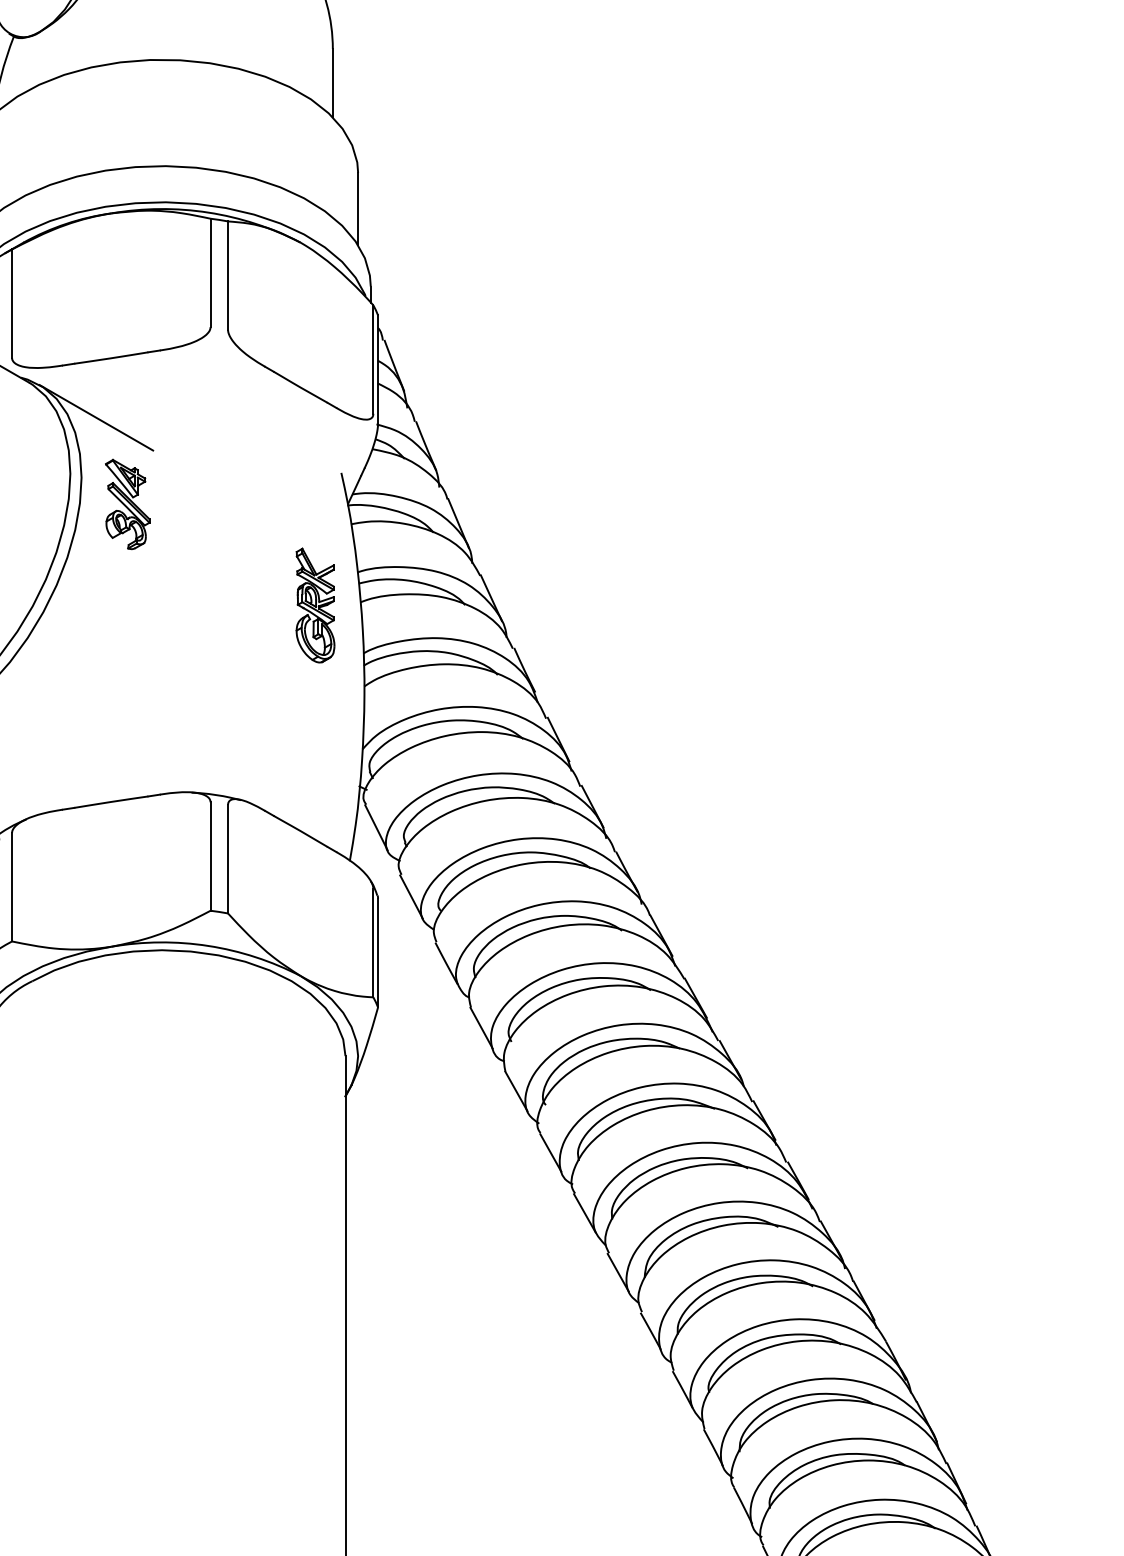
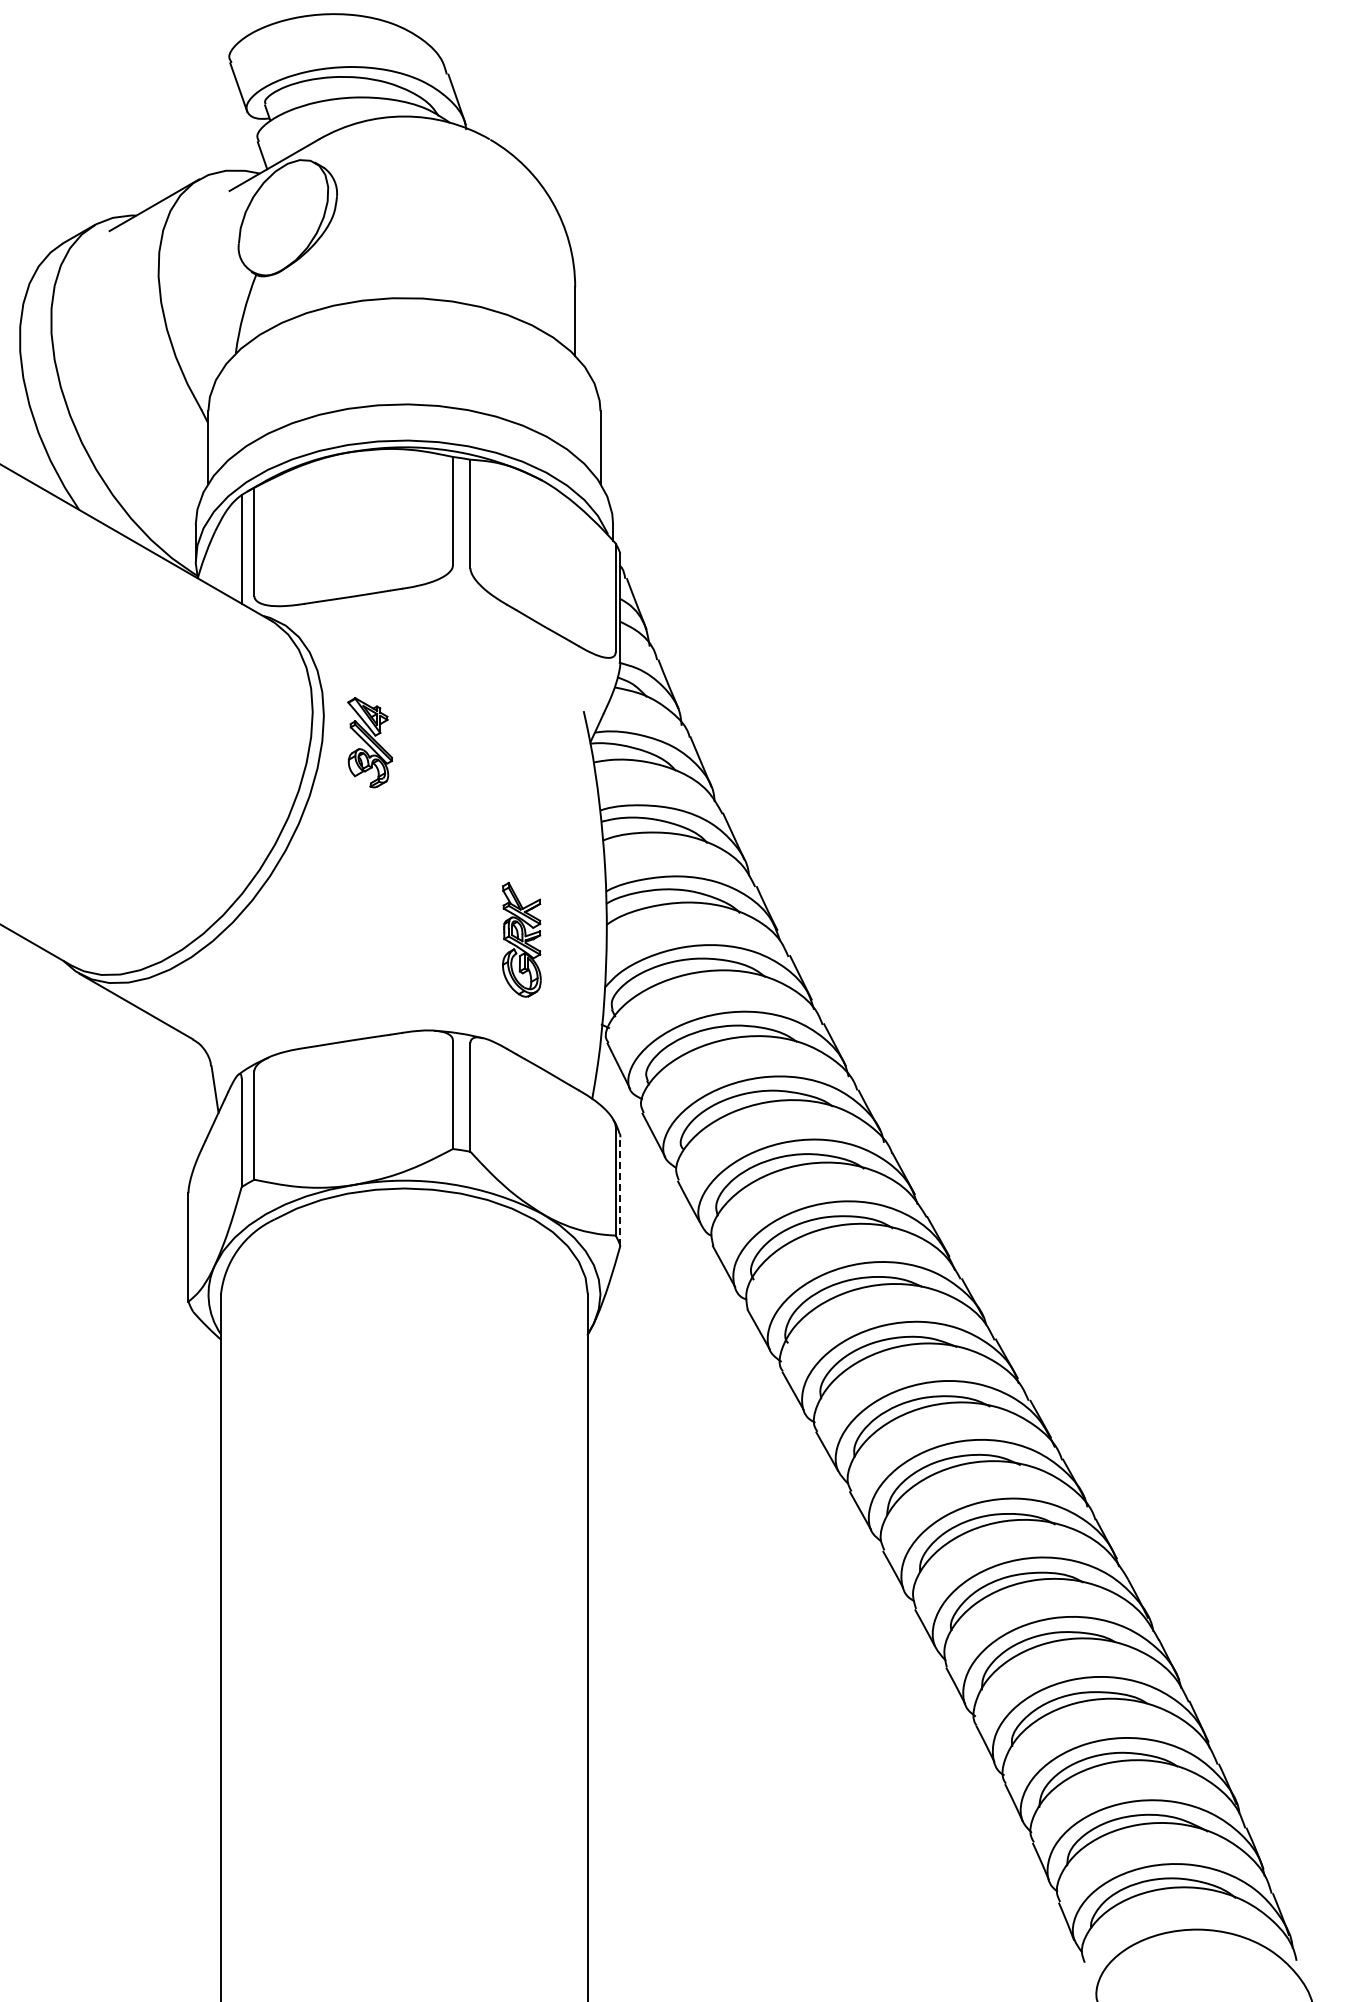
line: (96, 417) -> (338, 655), removed
part: (315, 605) -> (521, 939), moved
line: (378, 952) -> (620, 1190), solid -> dashed

